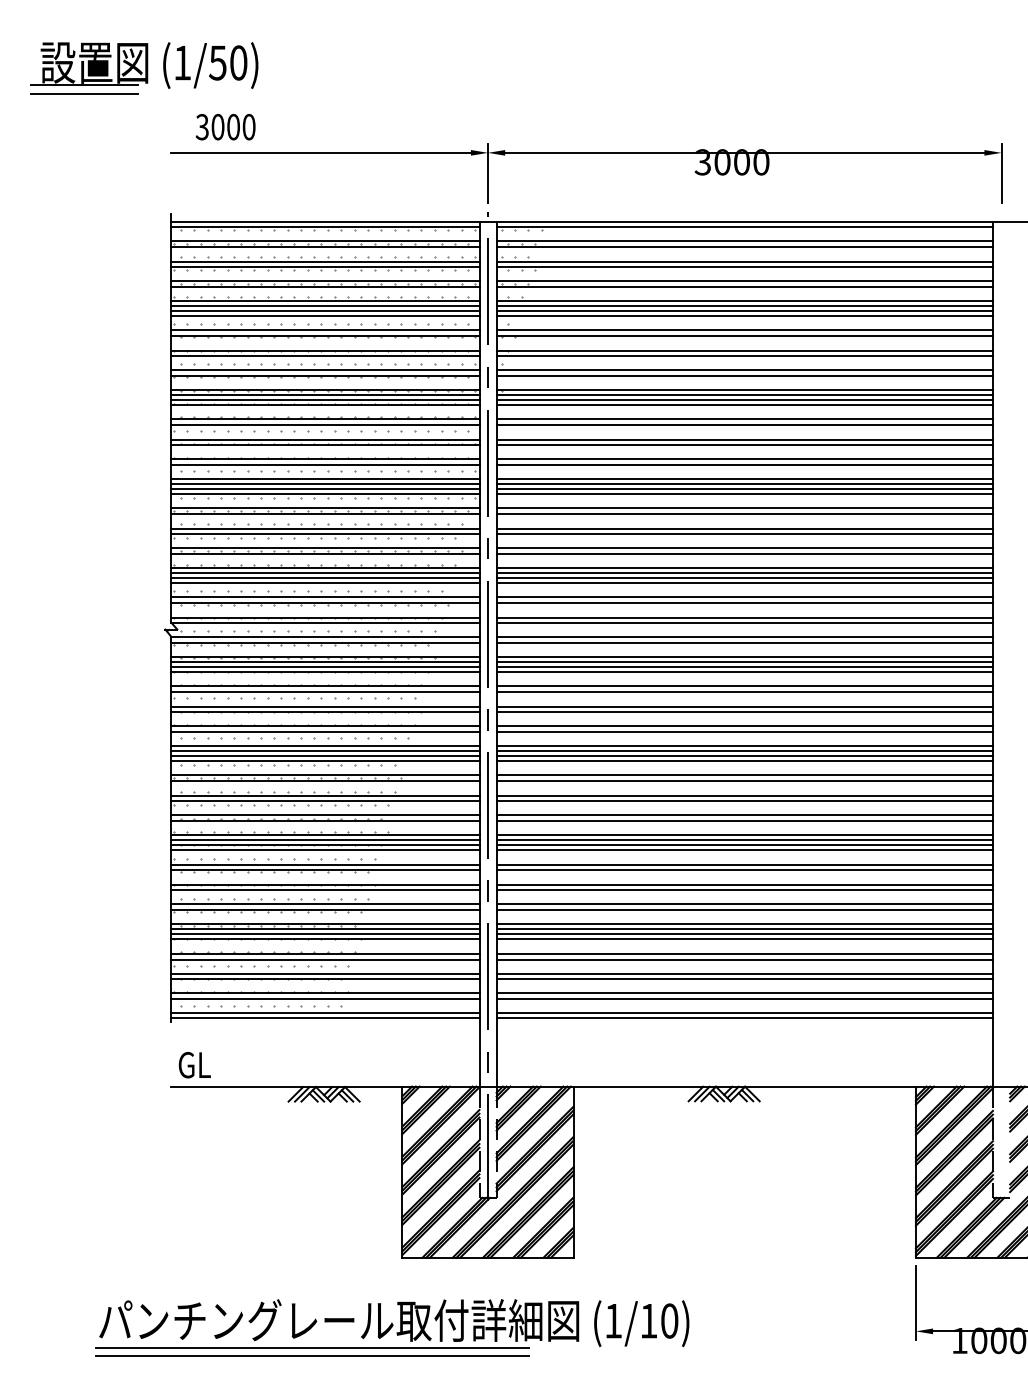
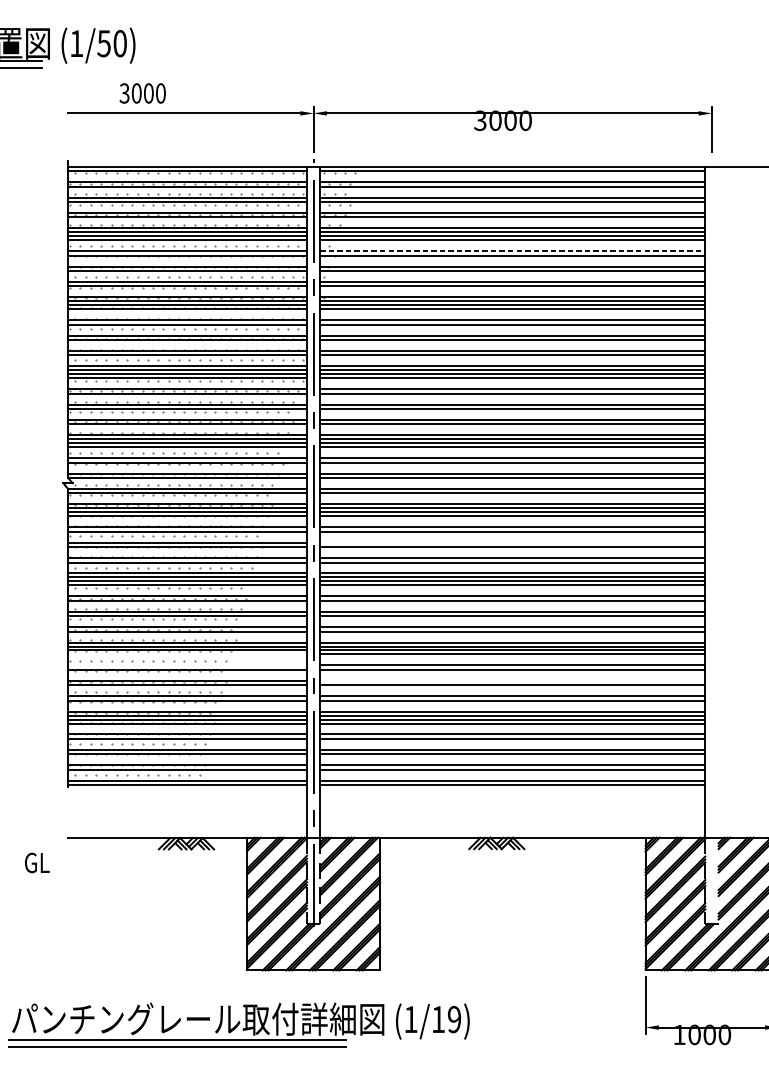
text: (225, 127) -> (142, 93), moved
line: (745, 330) -> (513, 251), solid -> dashed
line: (744, 706) -> (512, 542), removed
line: (325, 850) -> (187, 654), removed
line: (325, 864) -> (187, 665), removed
line: (744, 884) -> (512, 680), removed
text: (194, 1065) -> (37, 863), moved
text: (669, 1320) -> (454, 1019), (1/10) -> (1/19)

